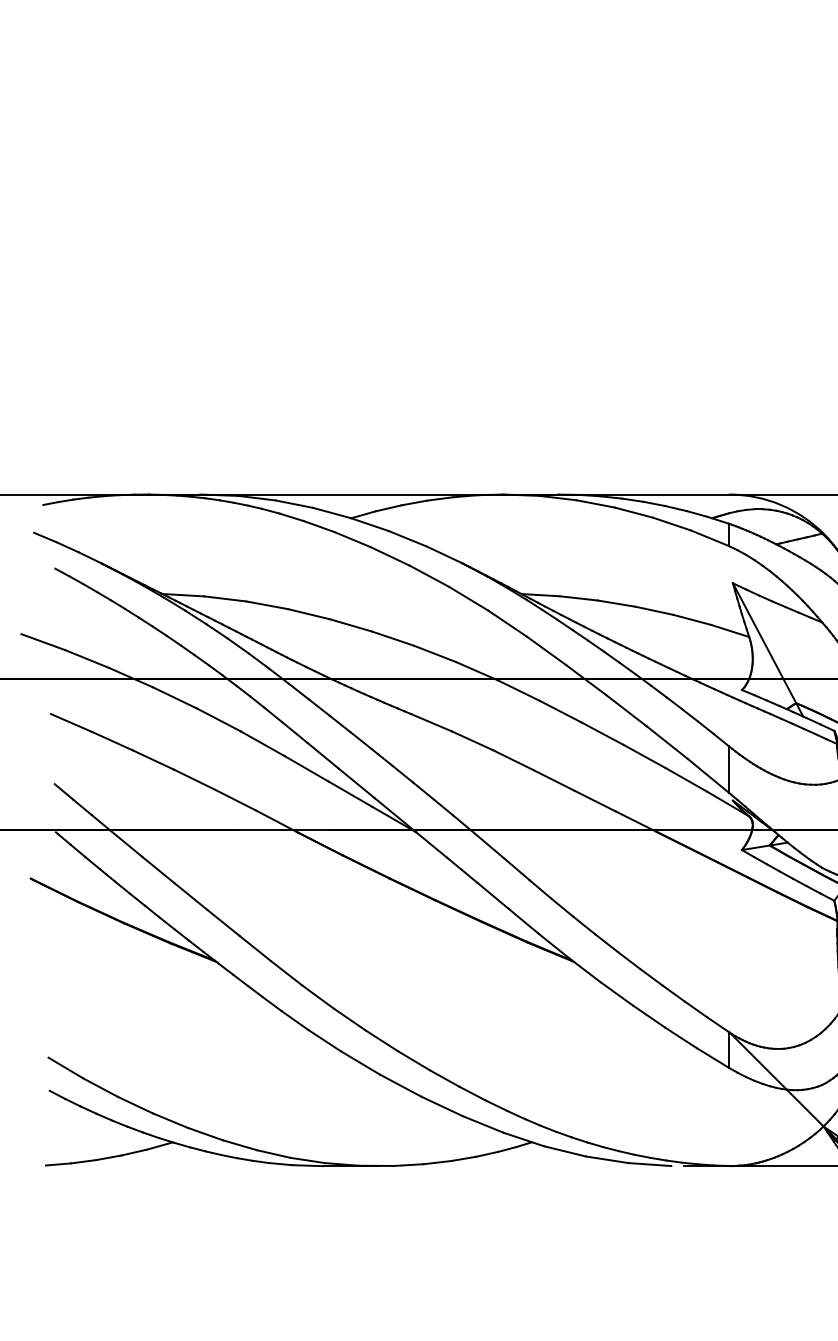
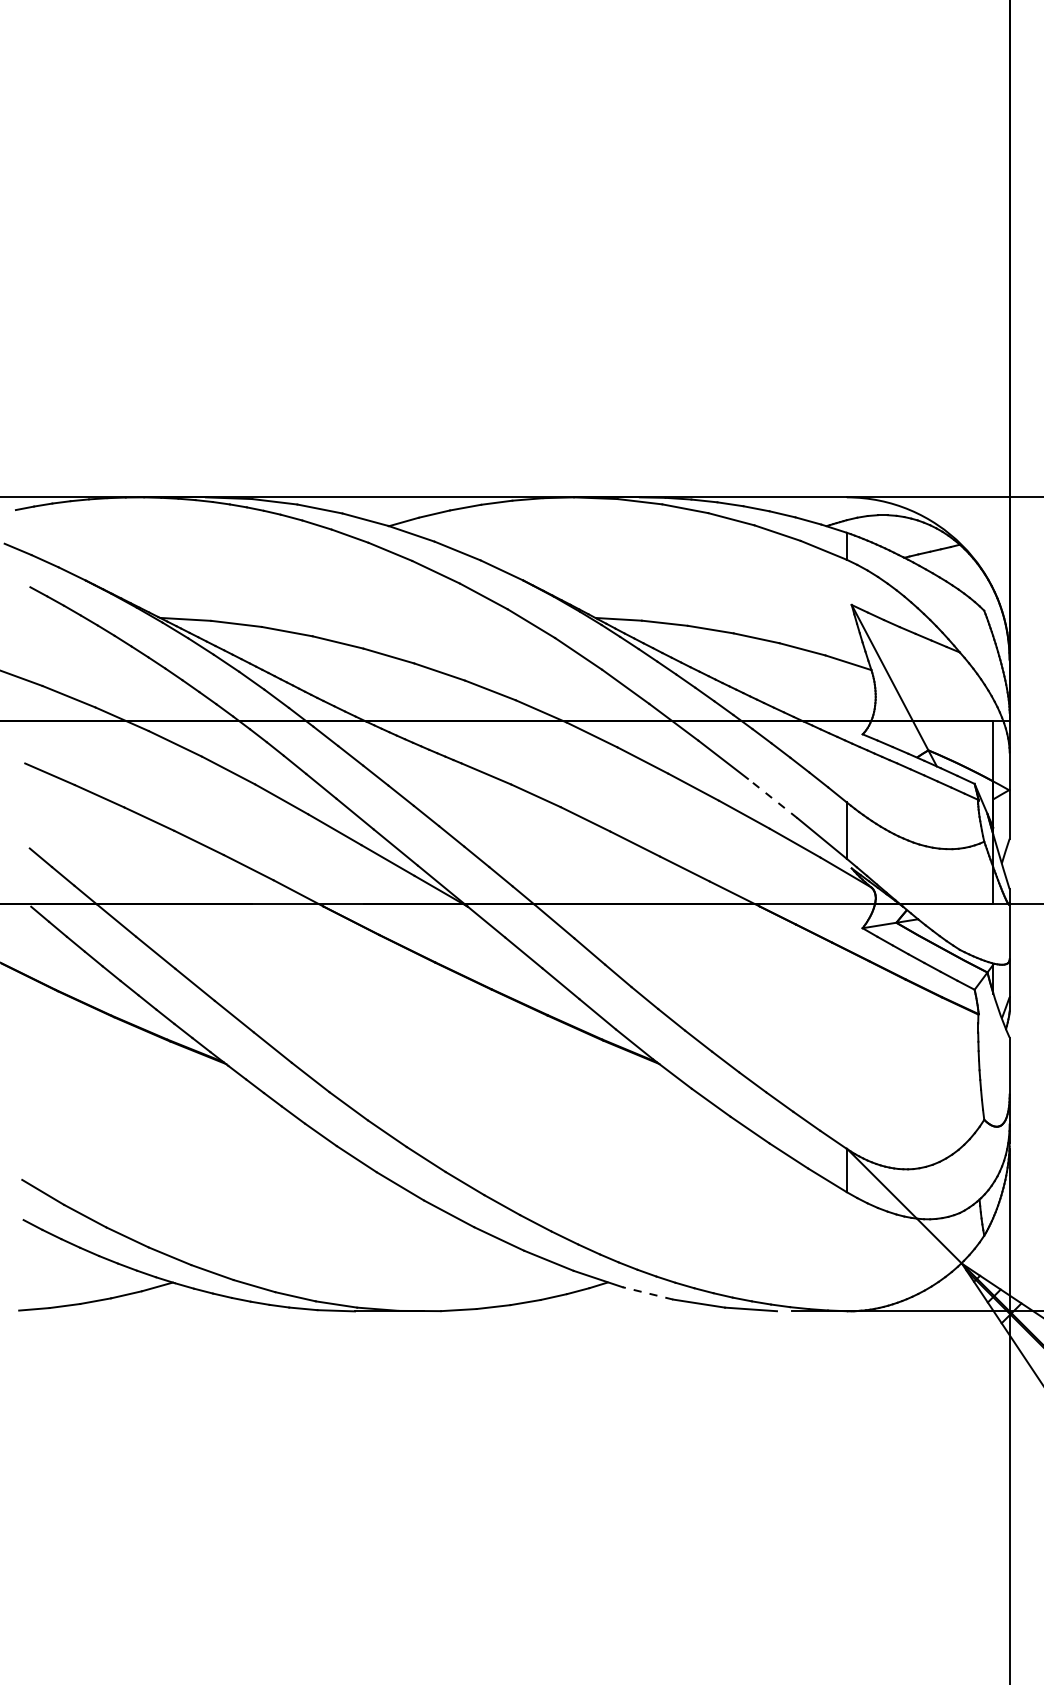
line: (667, 742) -> (772, 798), solid -> dashed
line: (564, 1151) -> (647, 1293), solid -> dashed

